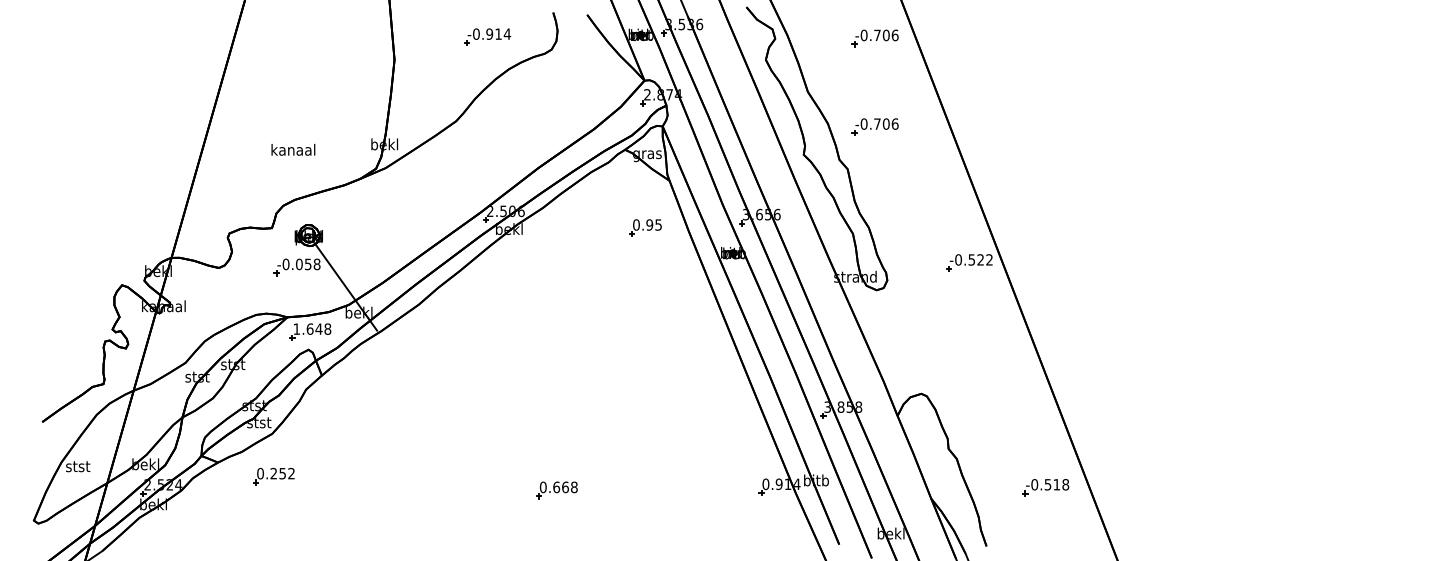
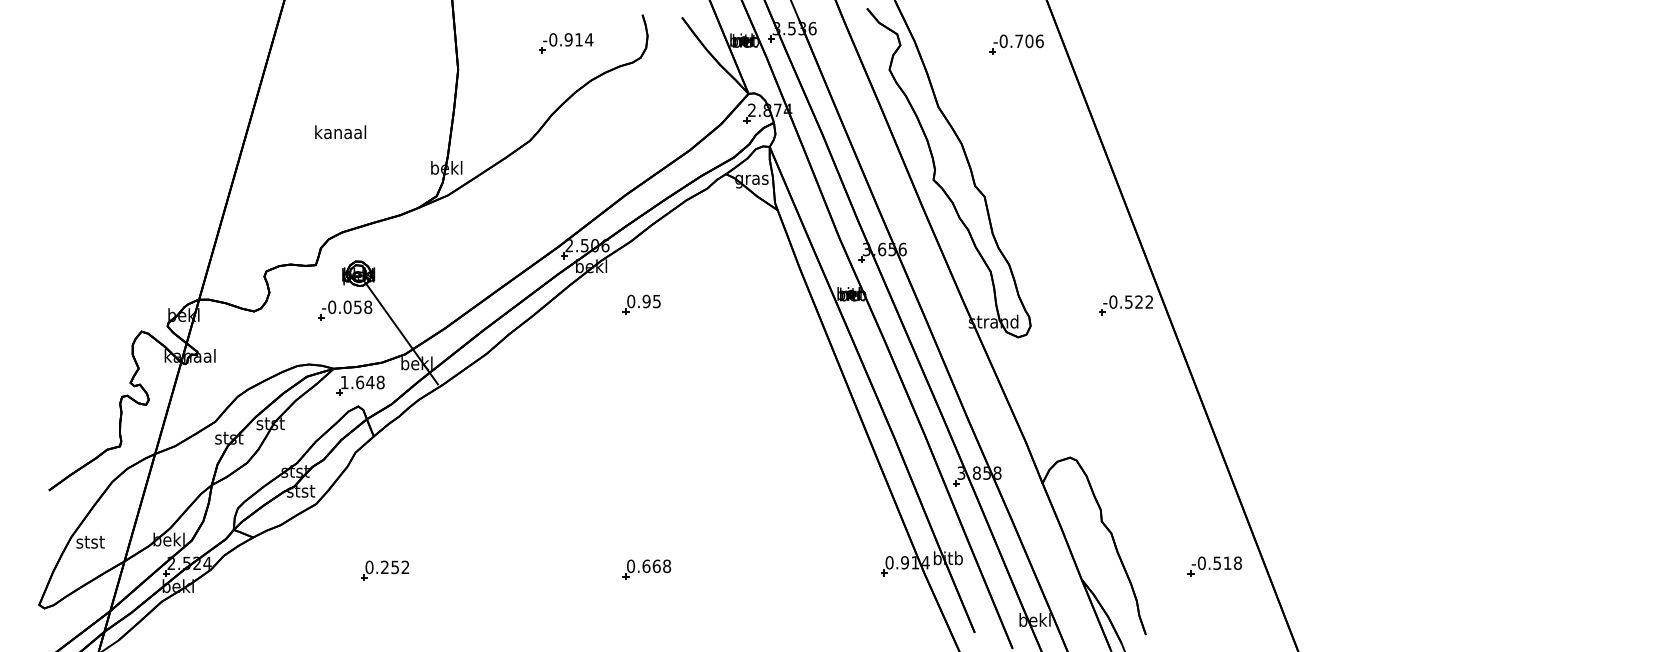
part: (875, 126) -> (1016, 147), removed
text: (293, 150) -> (340, 132), moved
part: (645, 227) -> (641, 304), moved
part: (274, 476) -> (385, 570), moved

